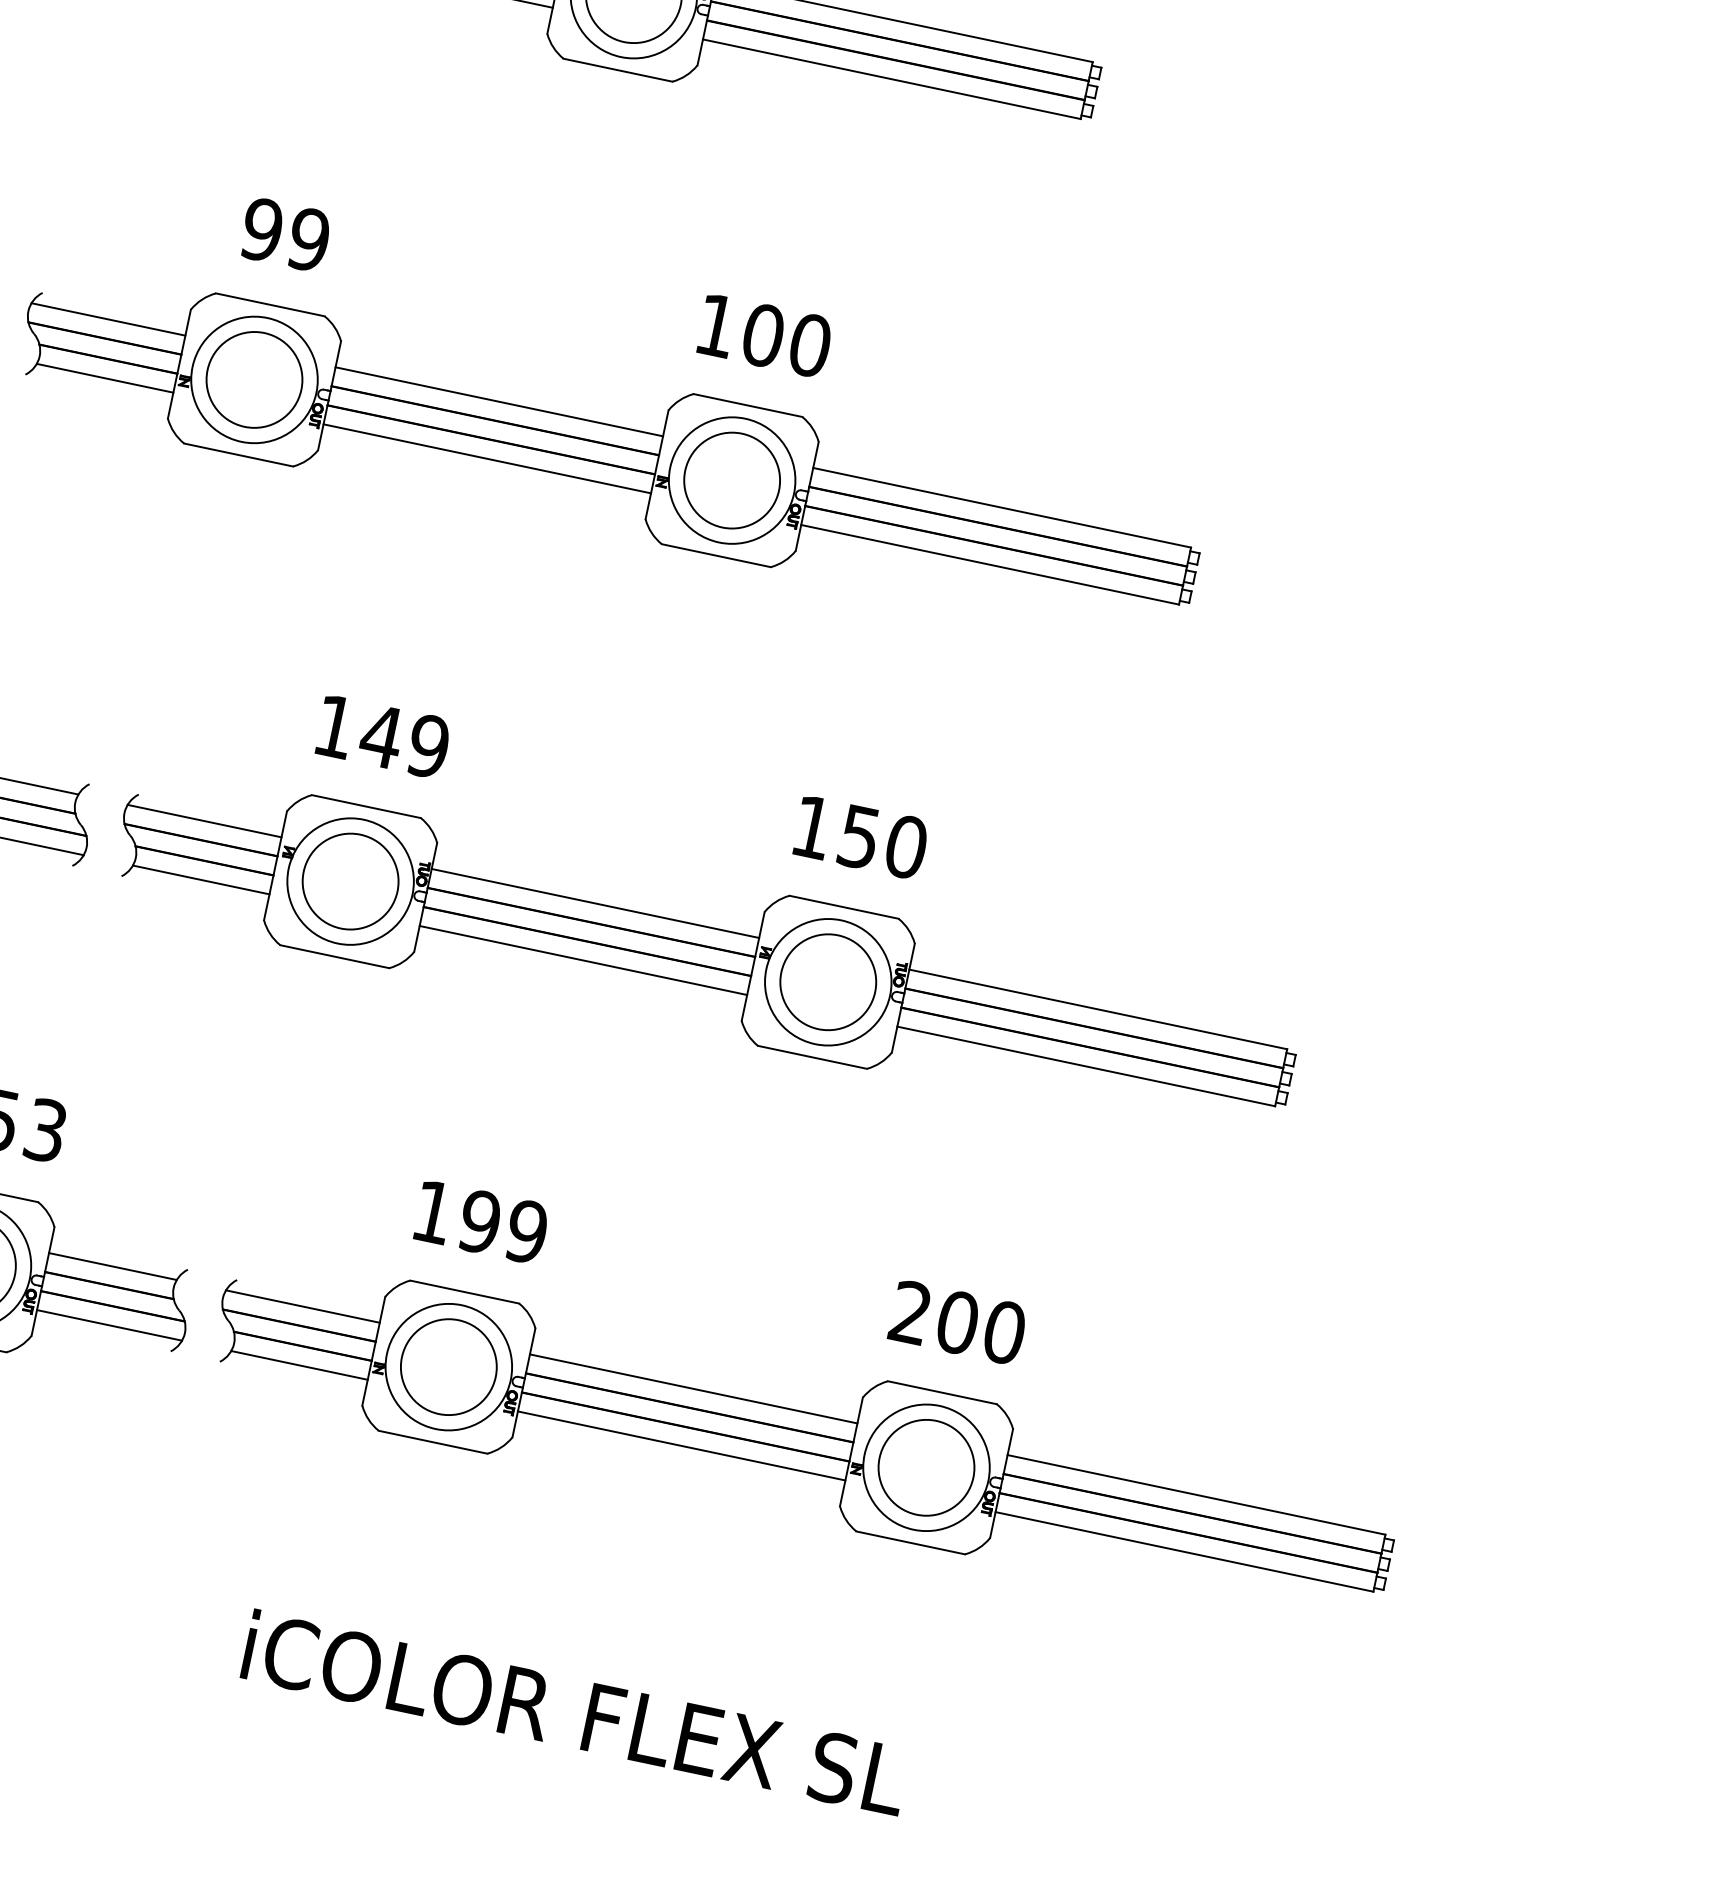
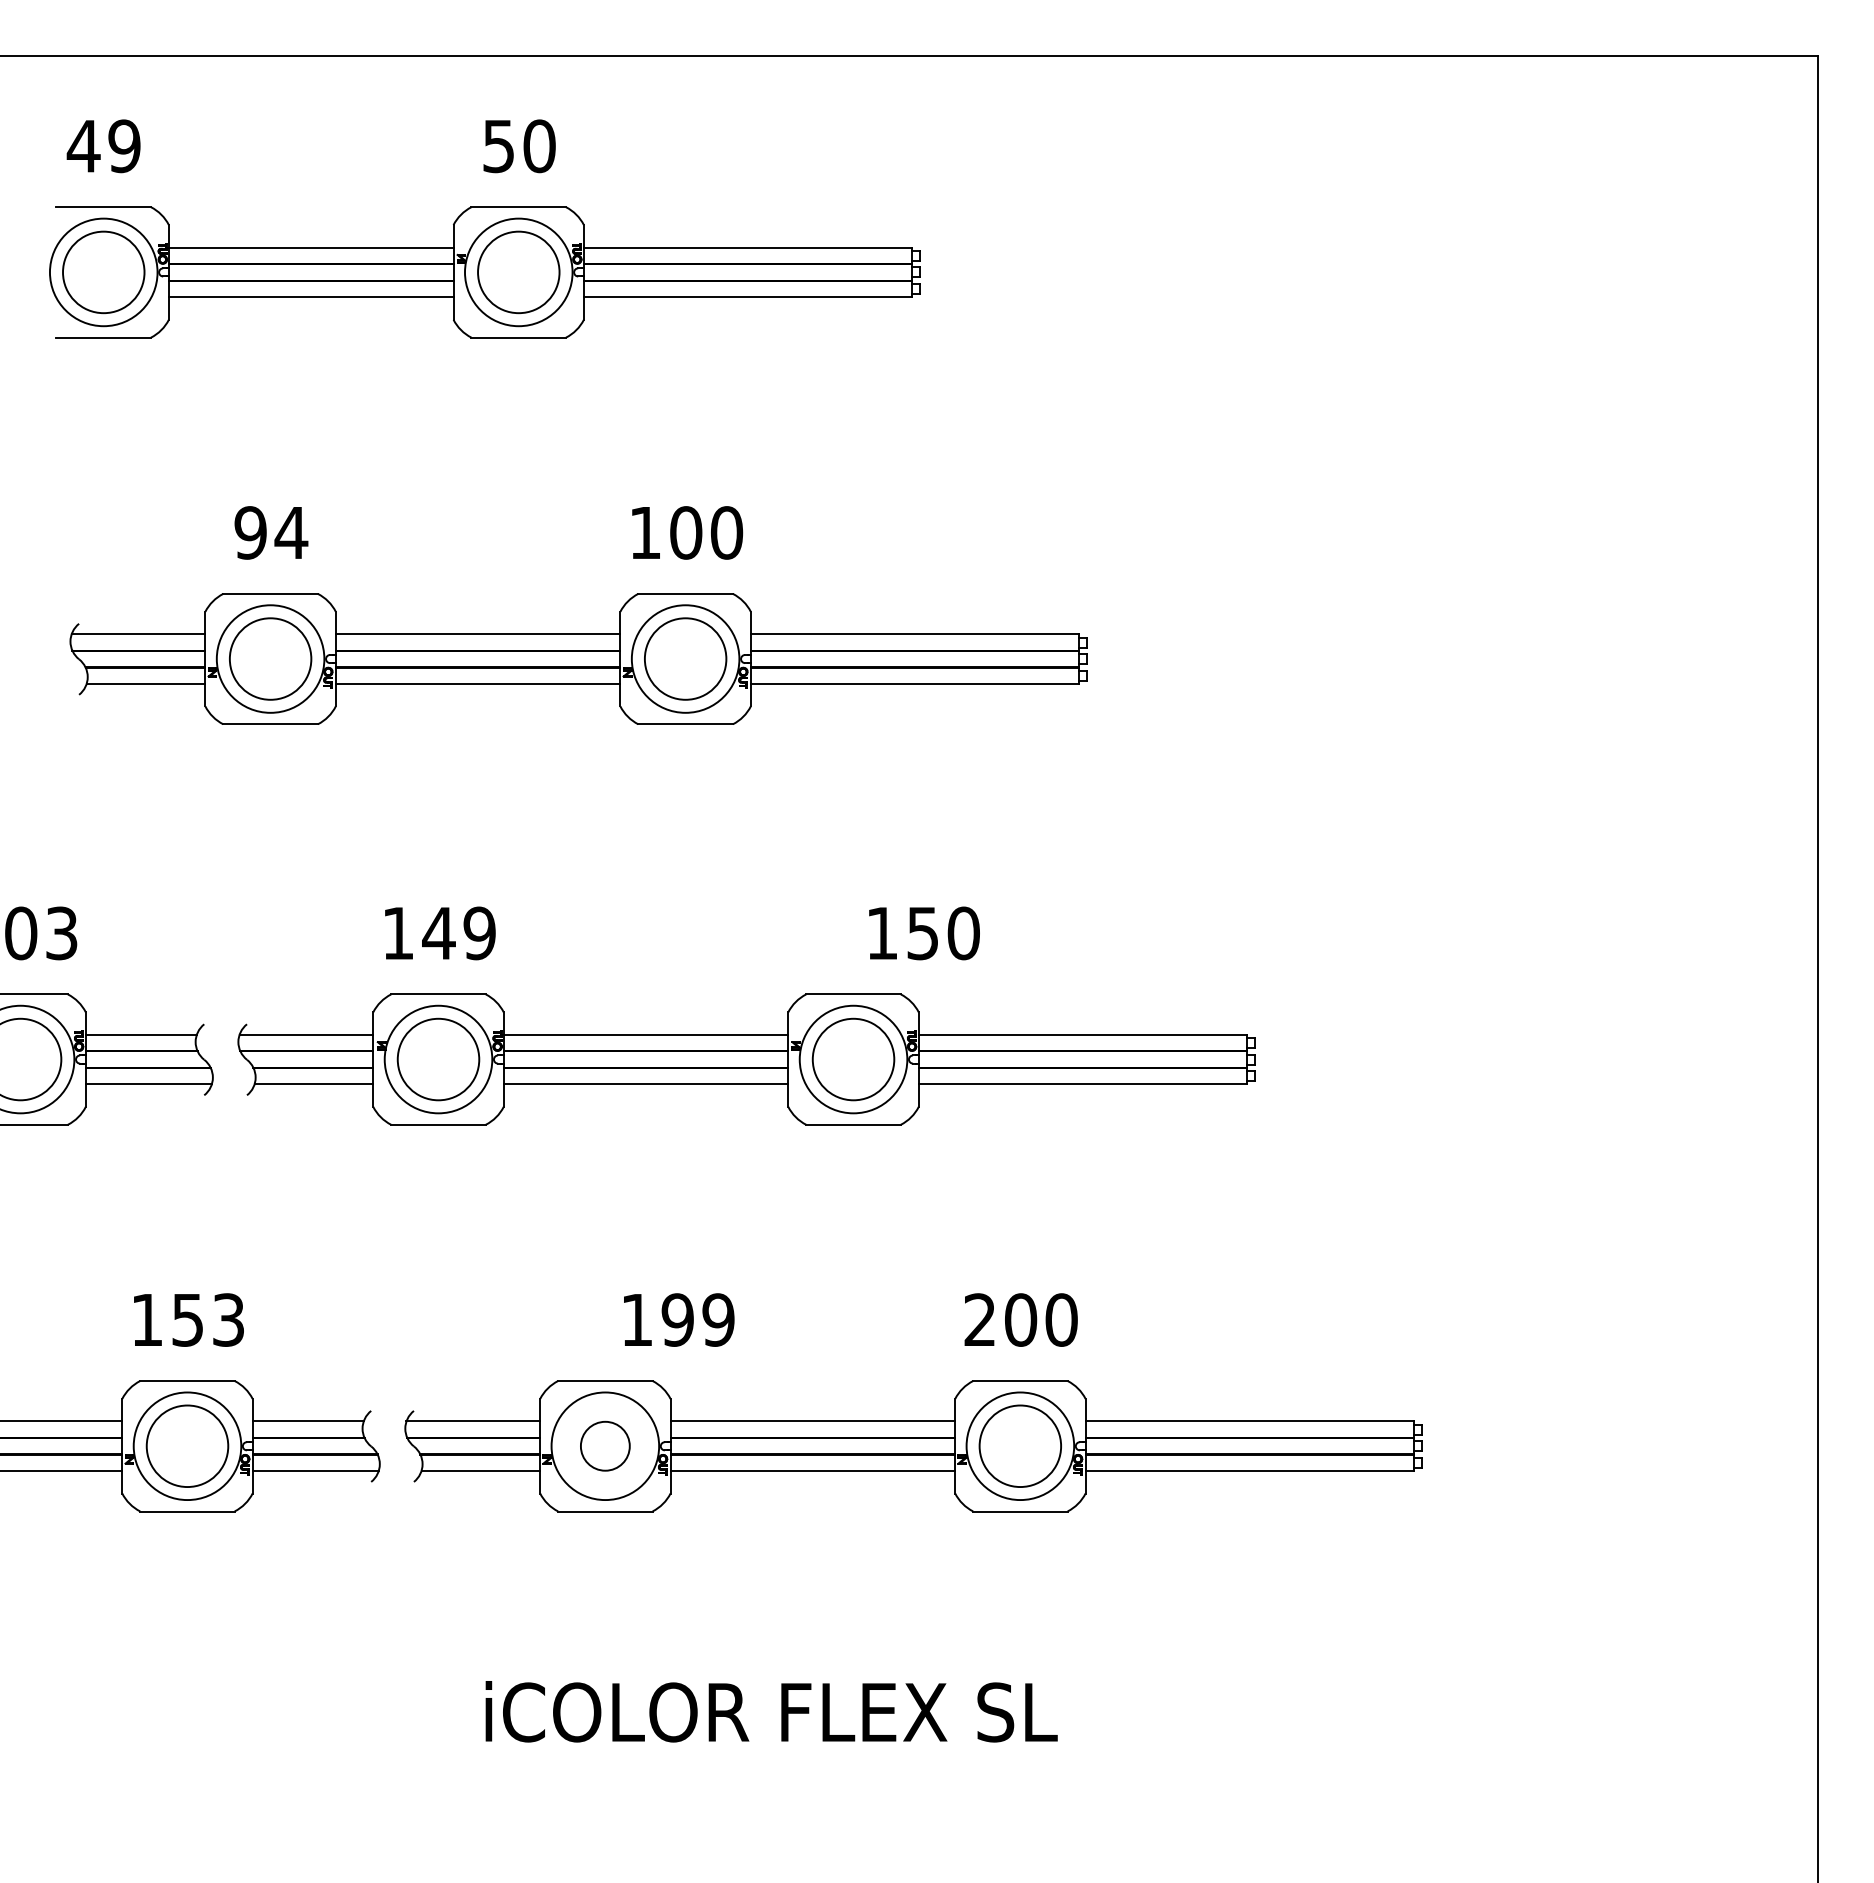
text: (309, 239) -> (291, 532), 99 -> 94
text: (861, 837) -> (924, 933), moved
text: (482, 1221) -> (679, 1319), moved
circle: (448, 1367) -> (605, 1446), size x0.6

